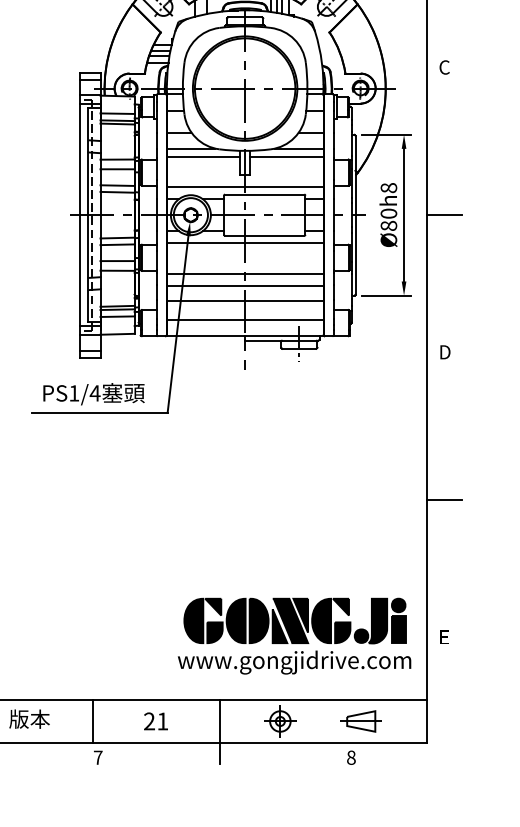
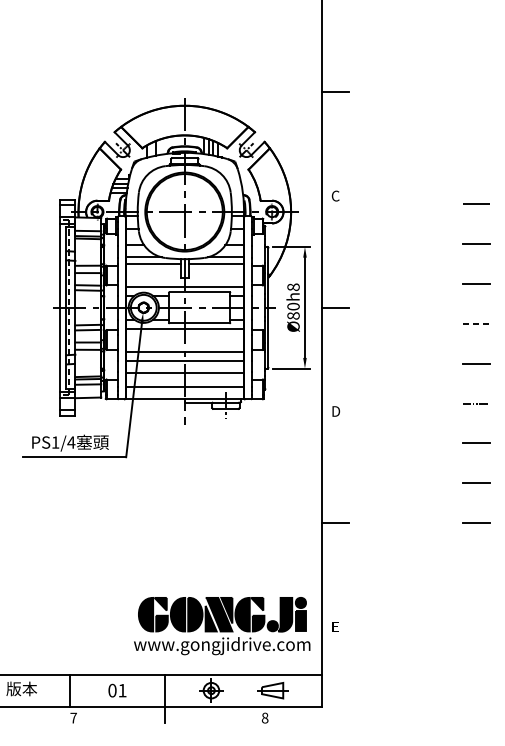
text: (149, 721) -> (112, 690), 21 -> 01

